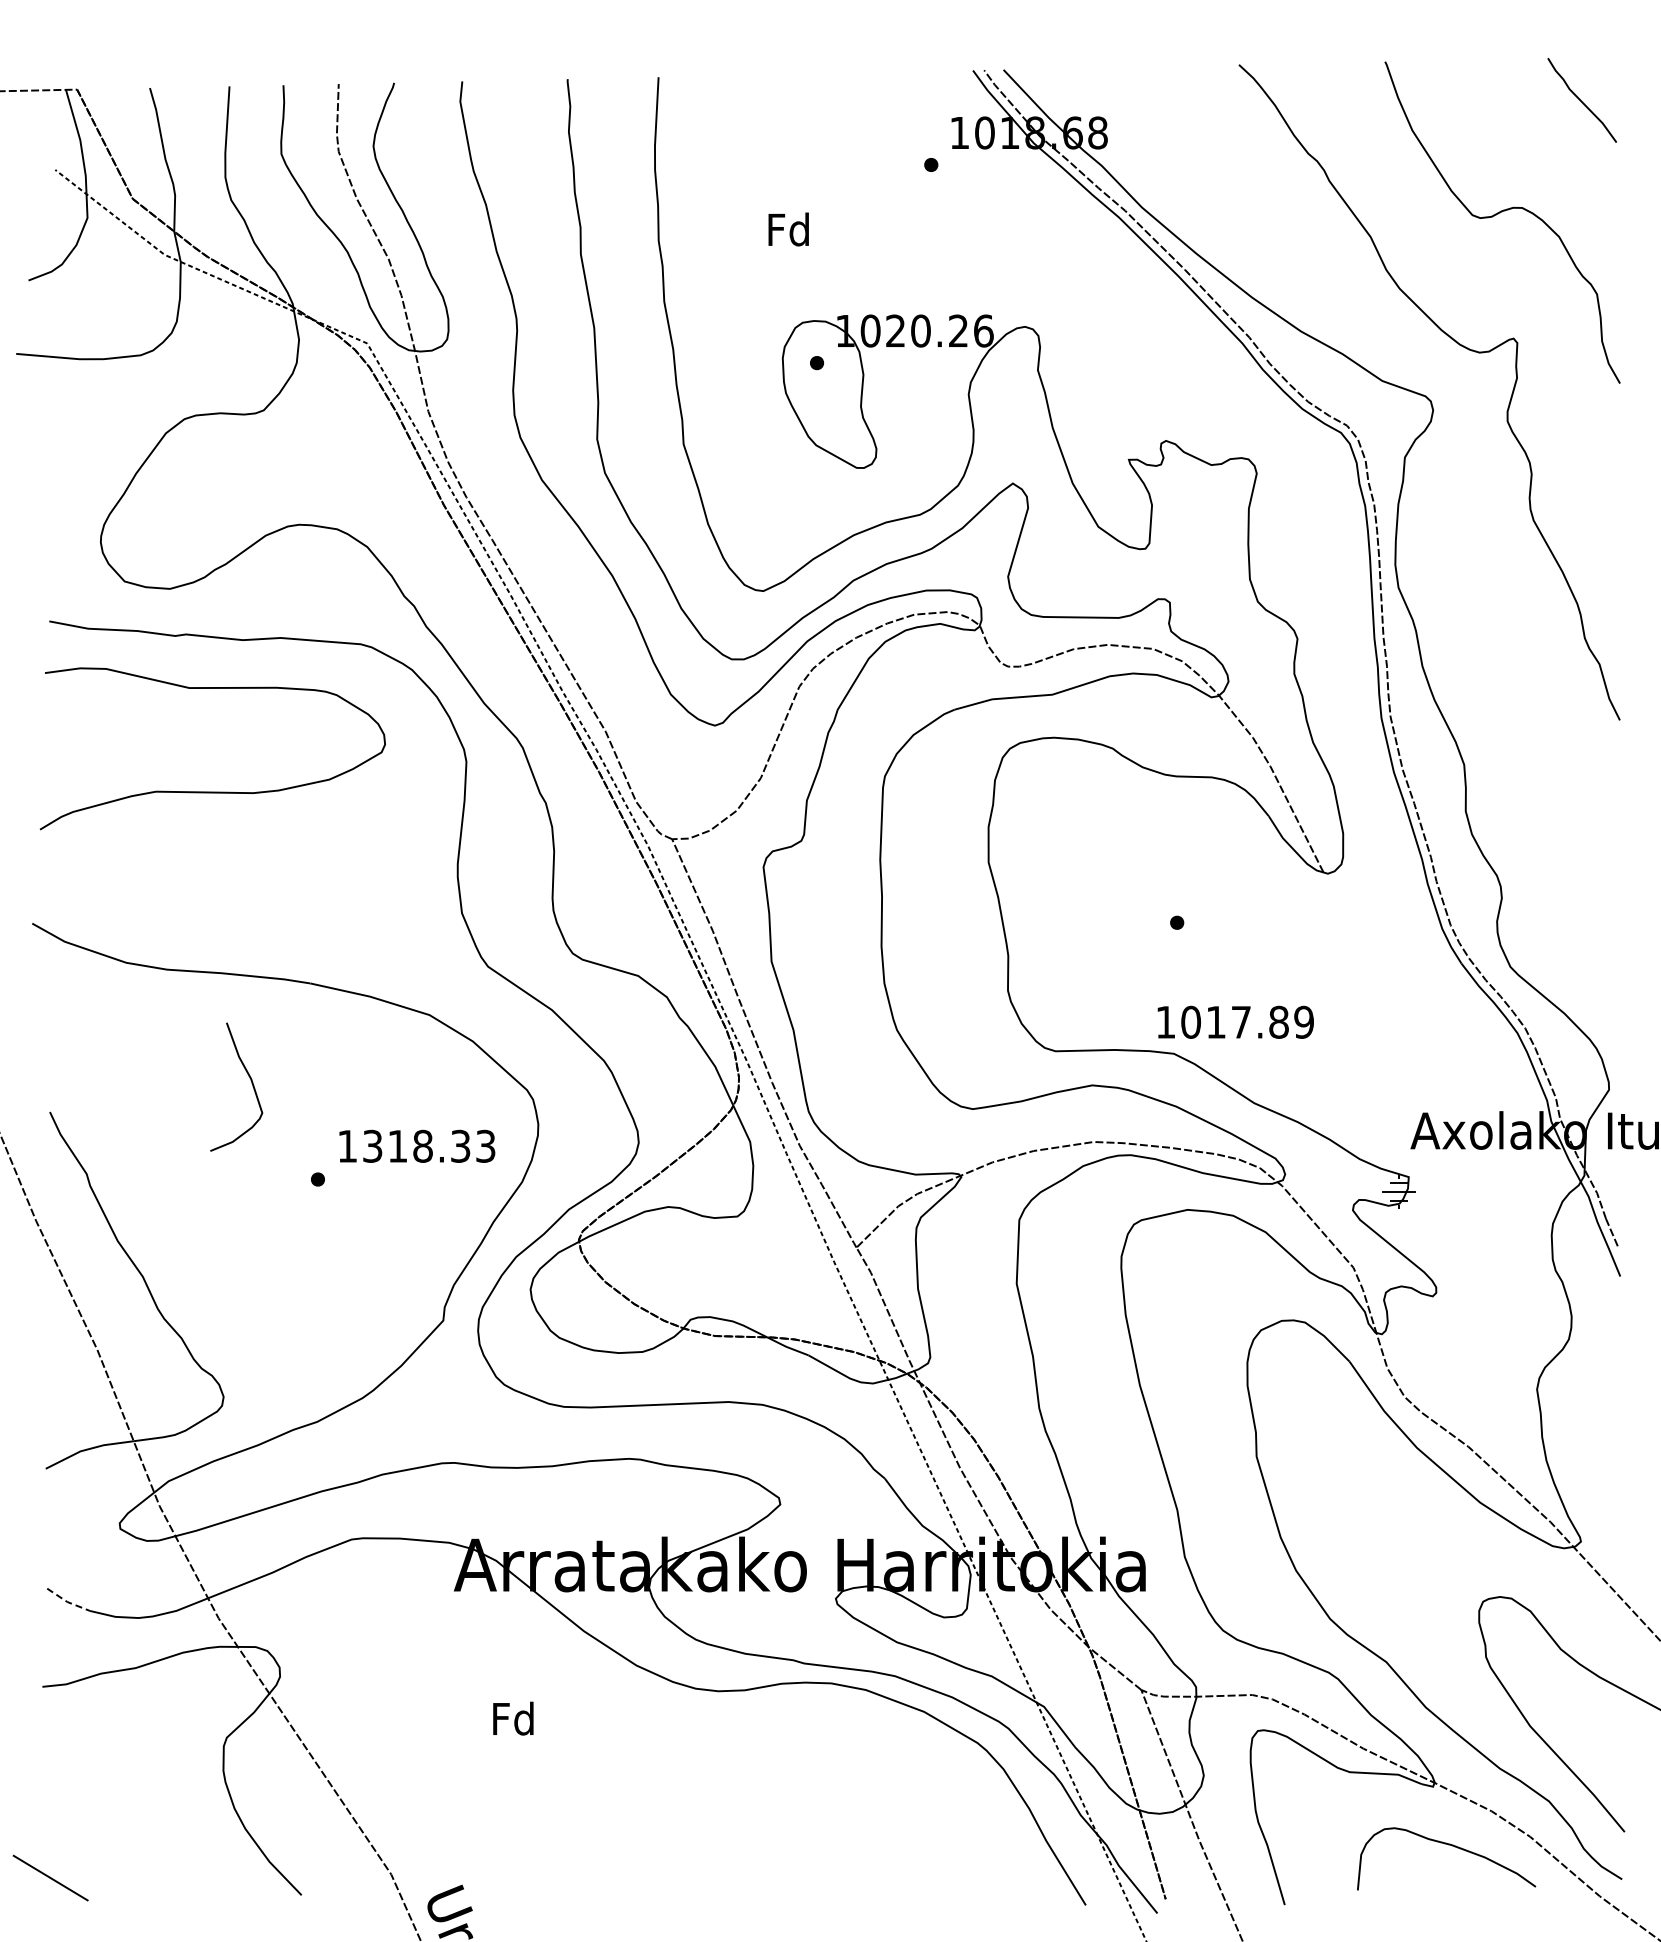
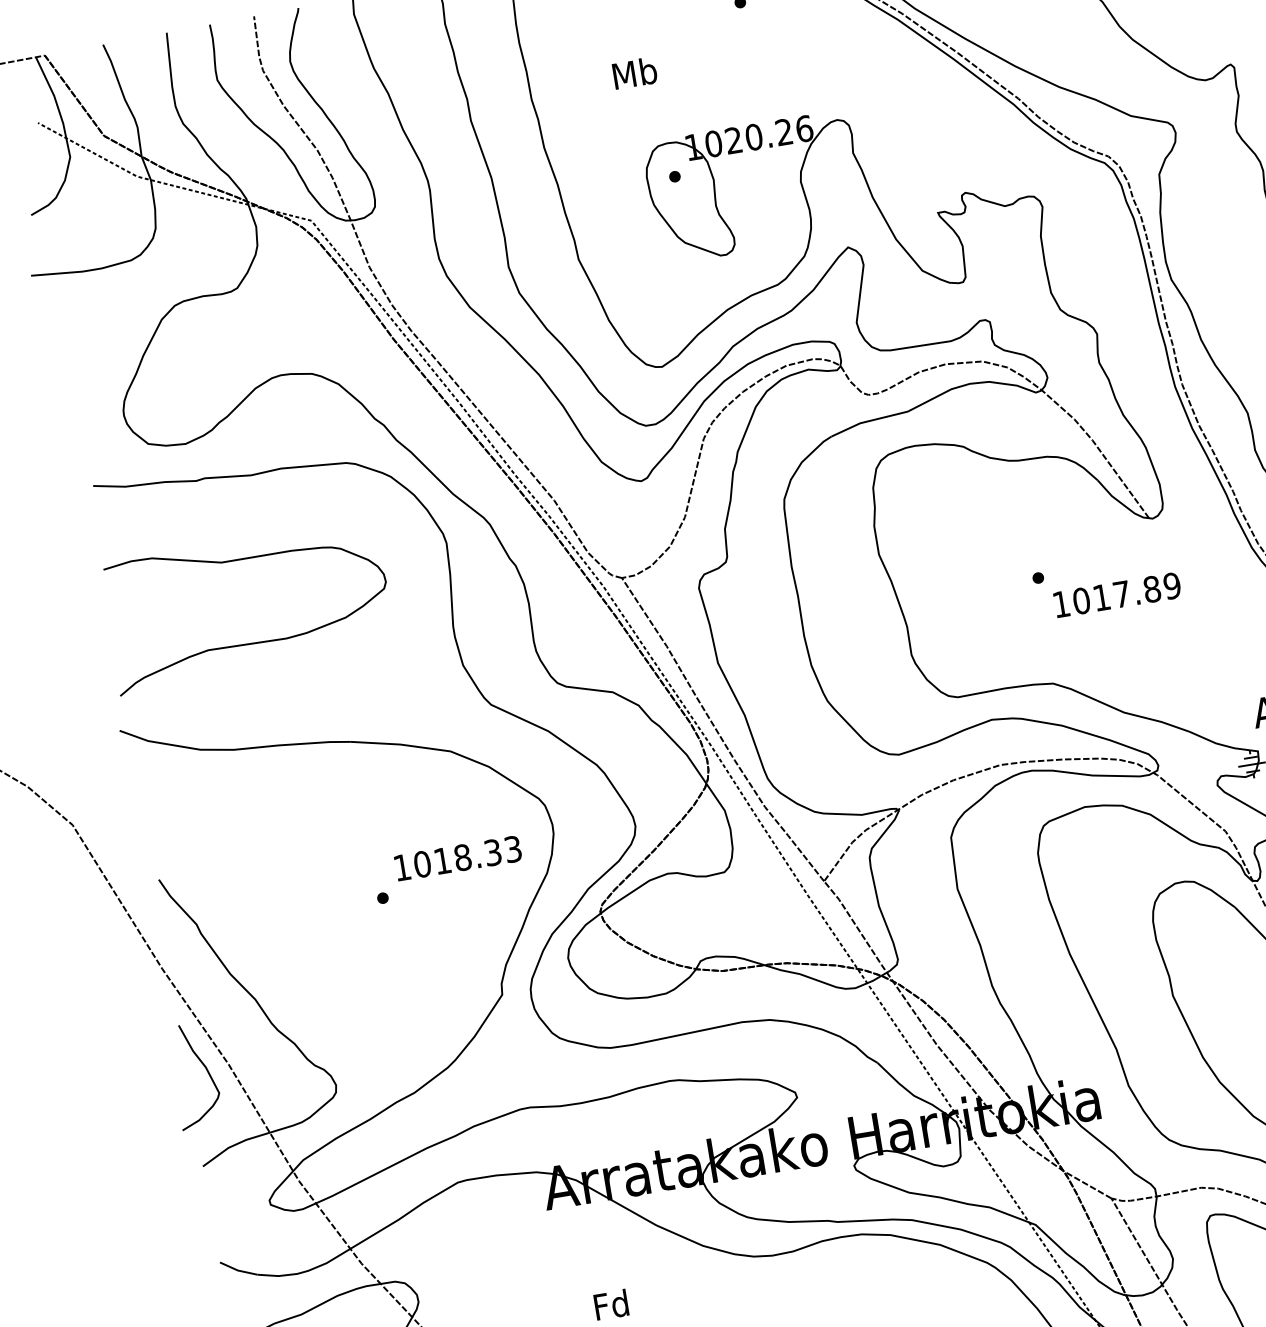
text: (788, 229) -> (634, 73), Fd -> Mb
curve: (212, 791) -> (253, 642), moved
text: (1235, 1021) -> (1117, 594), moved
curve: (250, 1080) -> (205, 1068), moved
text: (372, 1145) -> (422, 863), 1318.33 -> 1018.33
line: (67, 1601) -> (237, 1270), dashed -> solid

